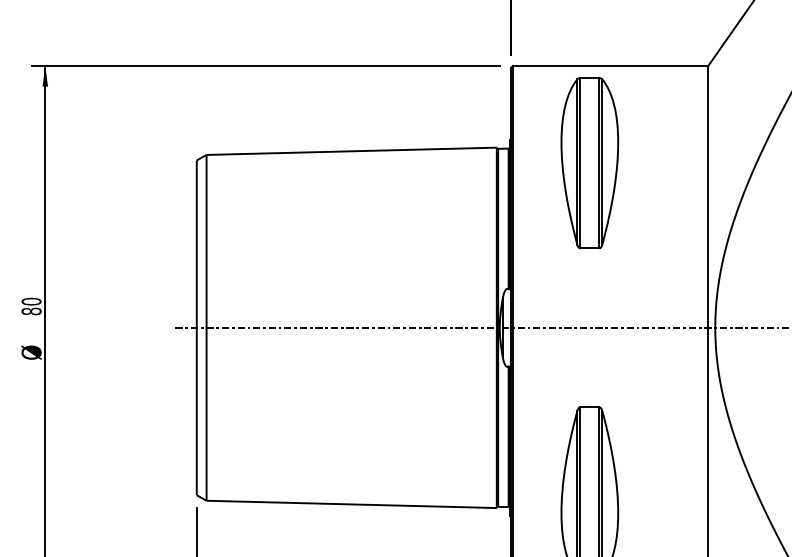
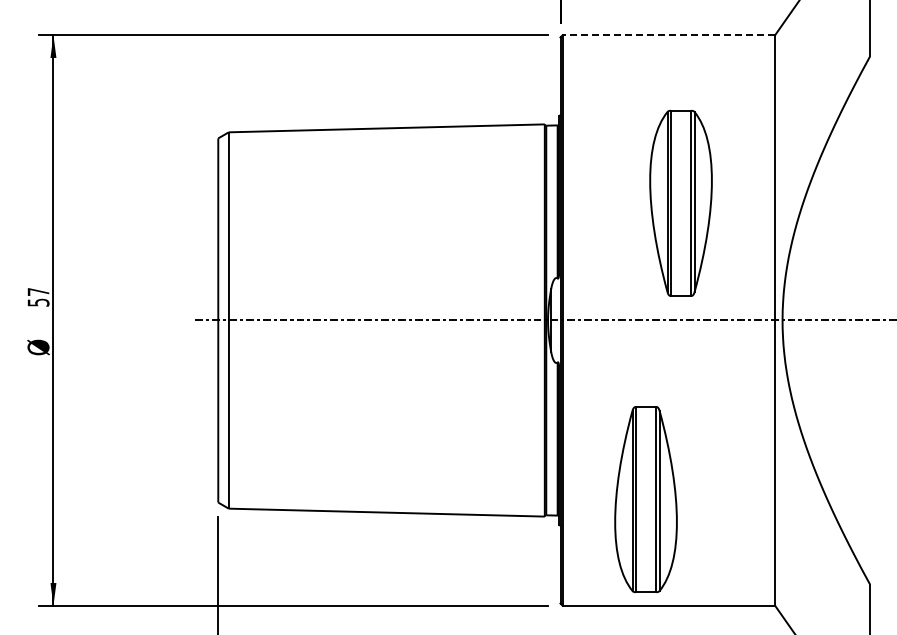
line: (610, 65) -> (668, 35), solid -> dashed
part: (589, 162) -> (680, 202), moved
text: (31, 305) -> (38, 296), 80 -> 57

